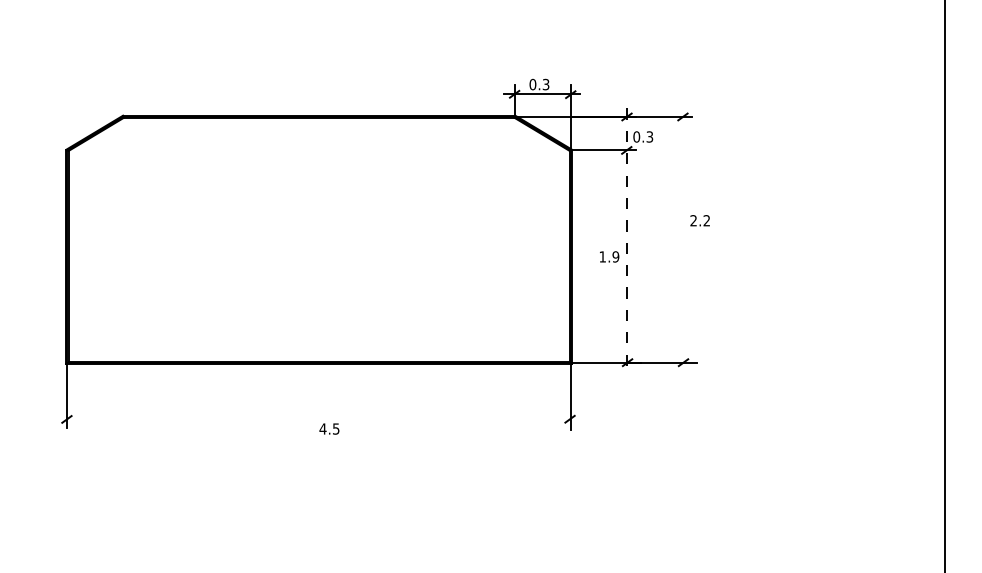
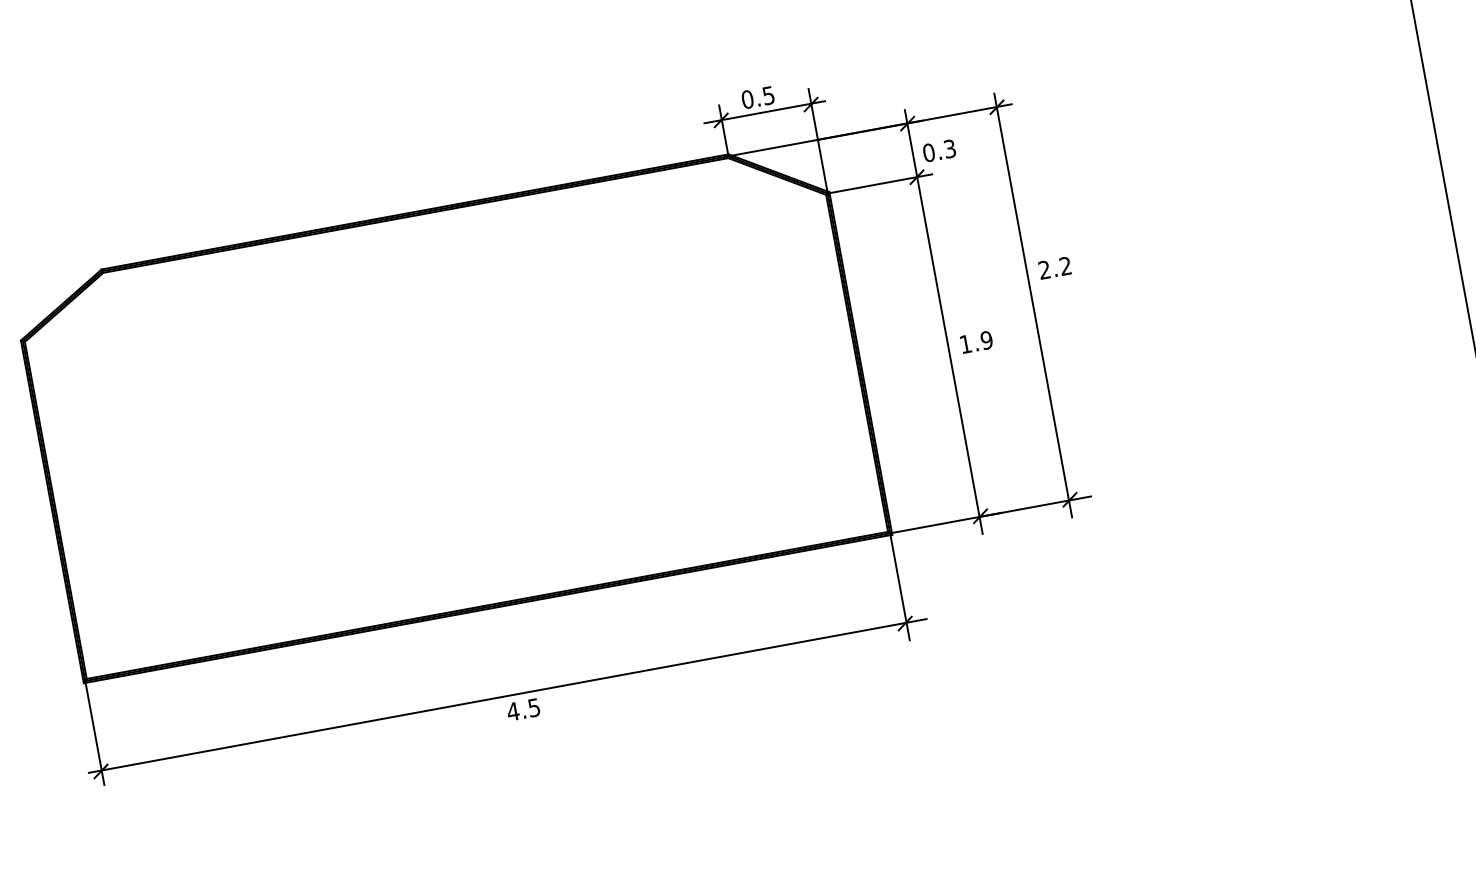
text: (546, 83) -> (769, 93), 0.3 -> 0.5
line: (682, 240) -> (1032, 304), added
line: (626, 241) -> (943, 322), dashed -> solid
text: (609, 256) -> (976, 341), moved
line: (321, 418) -> (507, 695), added

